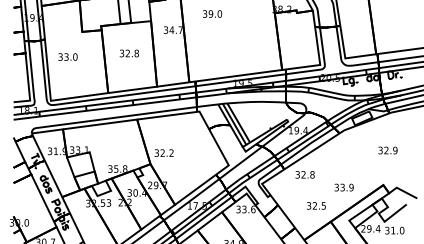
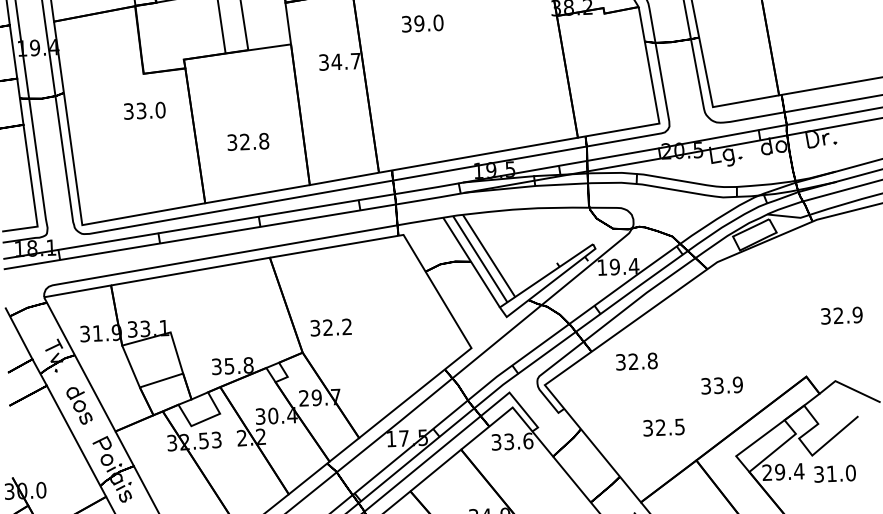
part: (128, 53) -> (246, 141), moved
part: (67, 56) -> (143, 109), moved
part: (387, 150) -> (840, 315), moved

